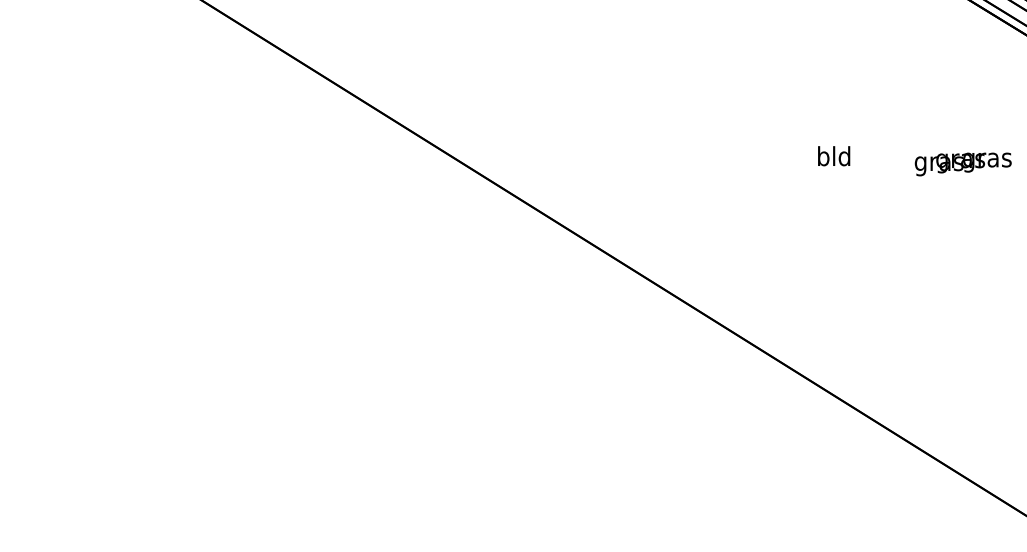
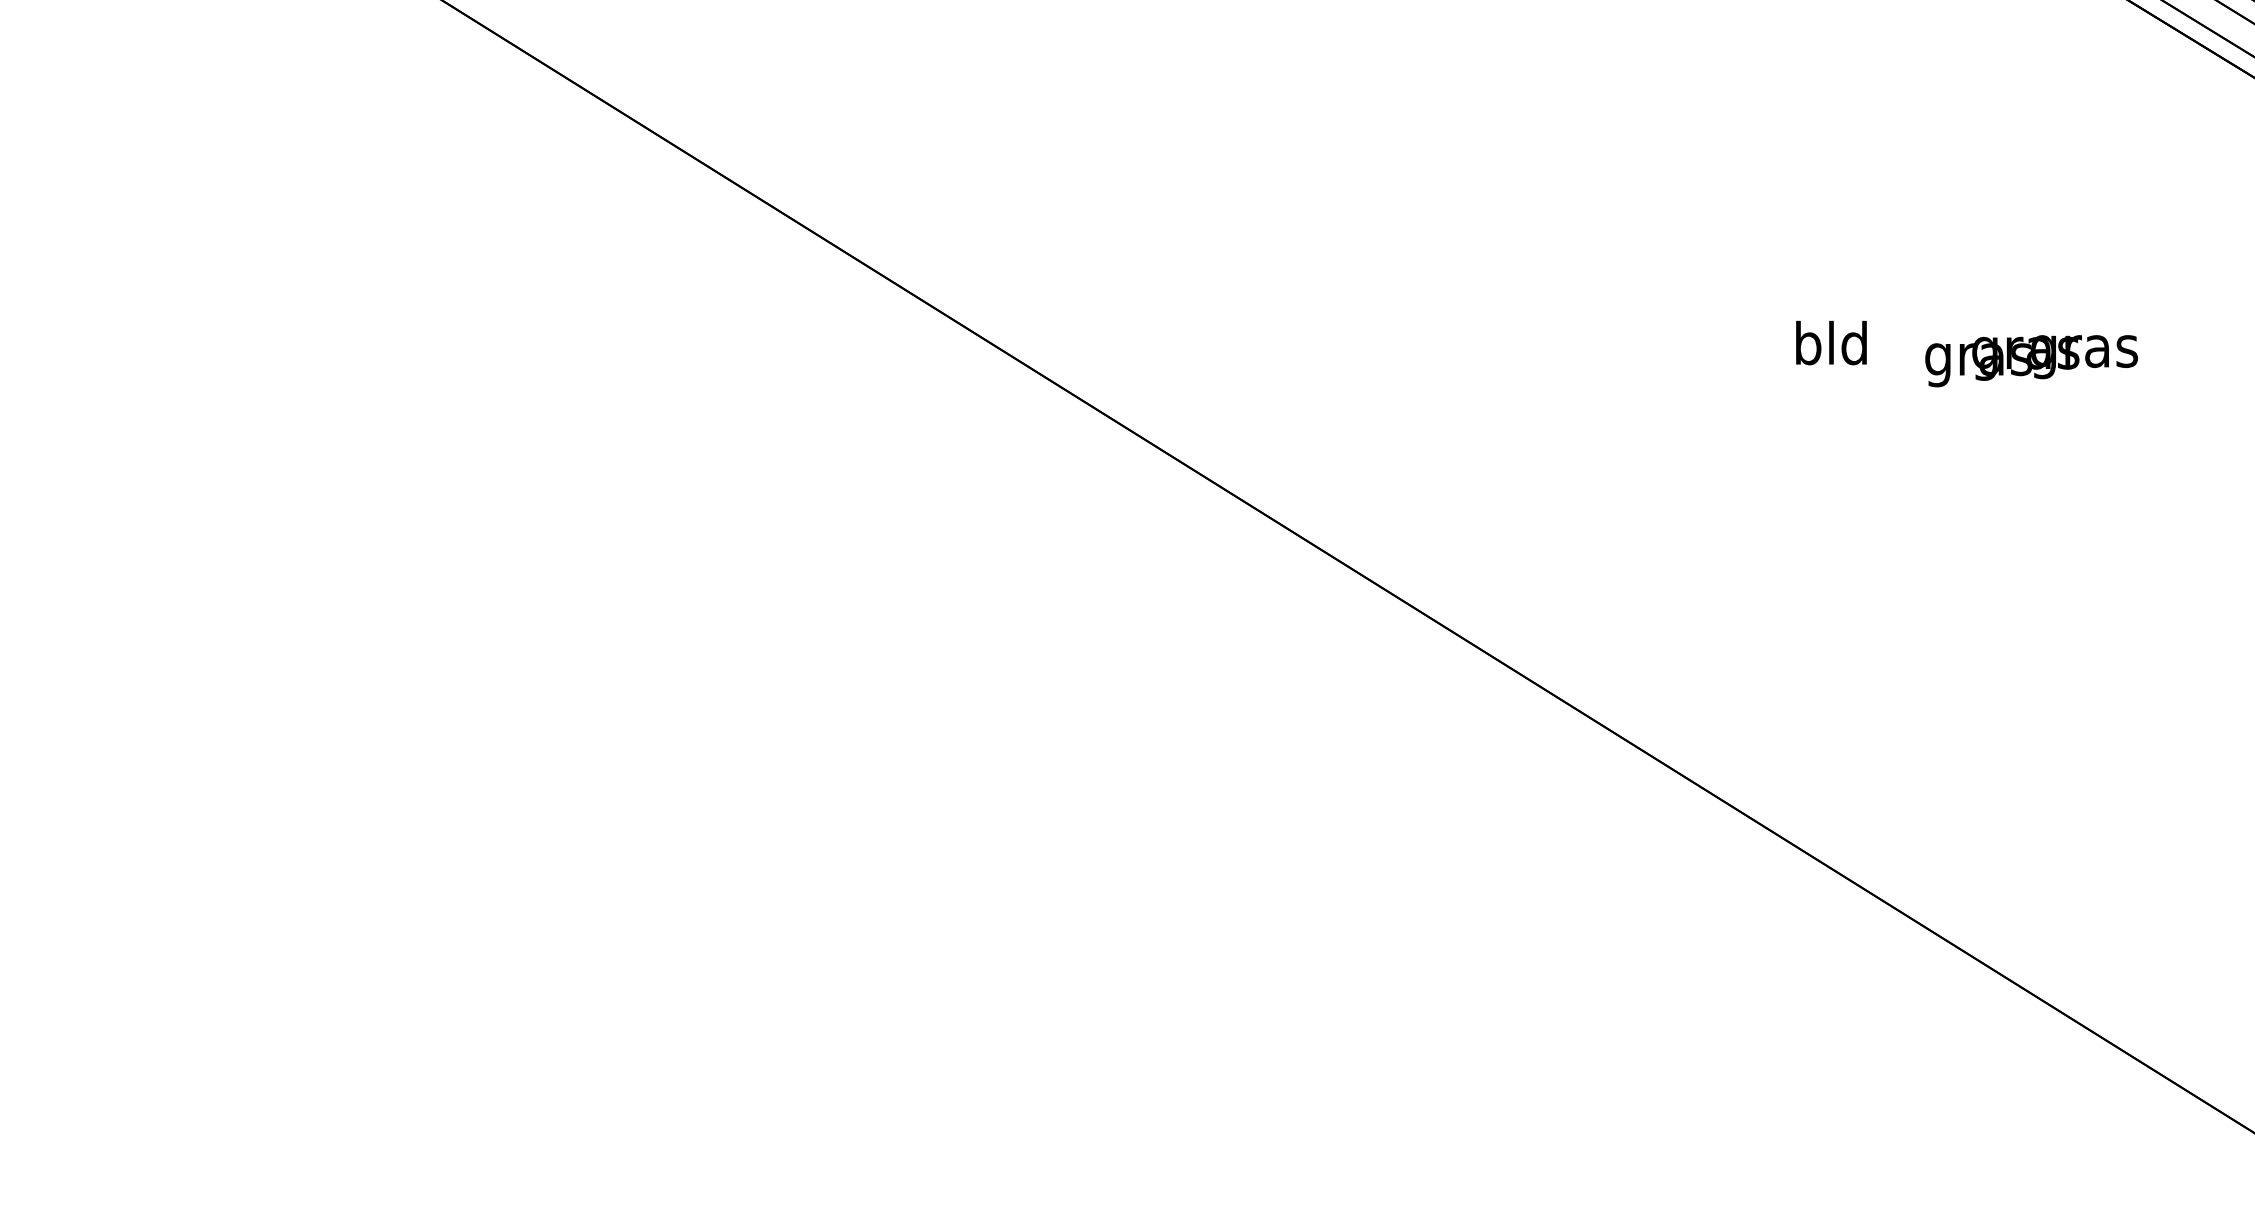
text: (962, 164) -> (2029, 361), moved

